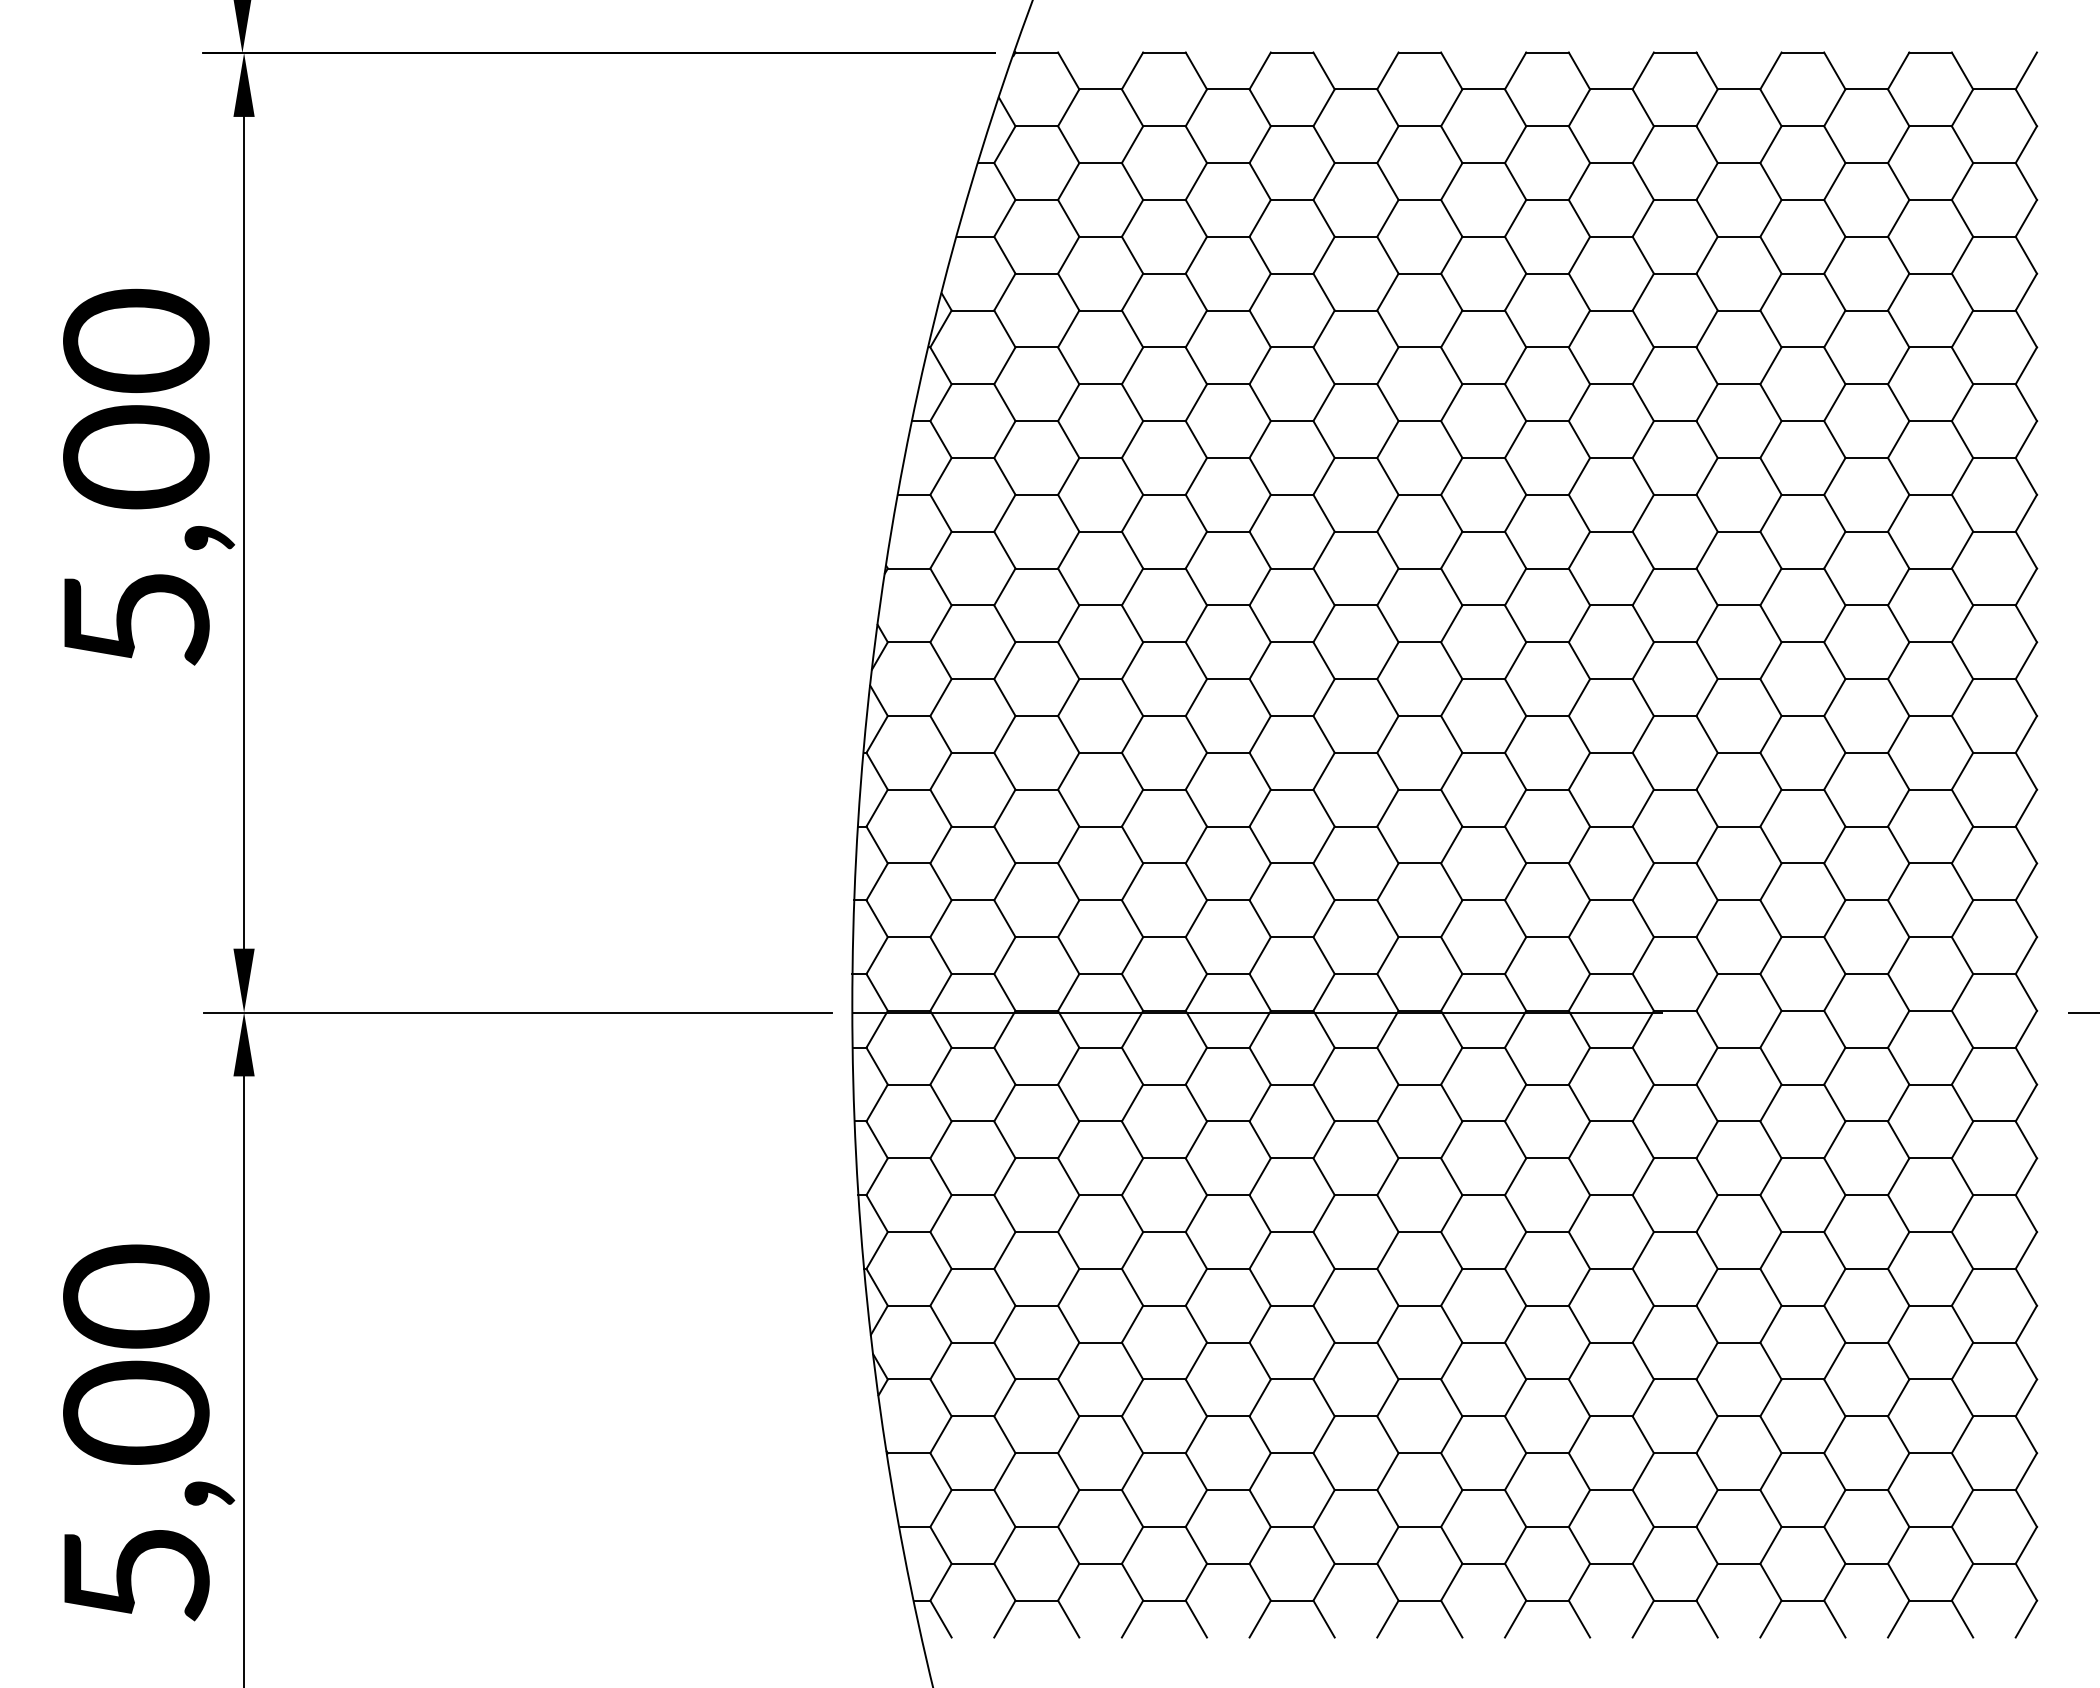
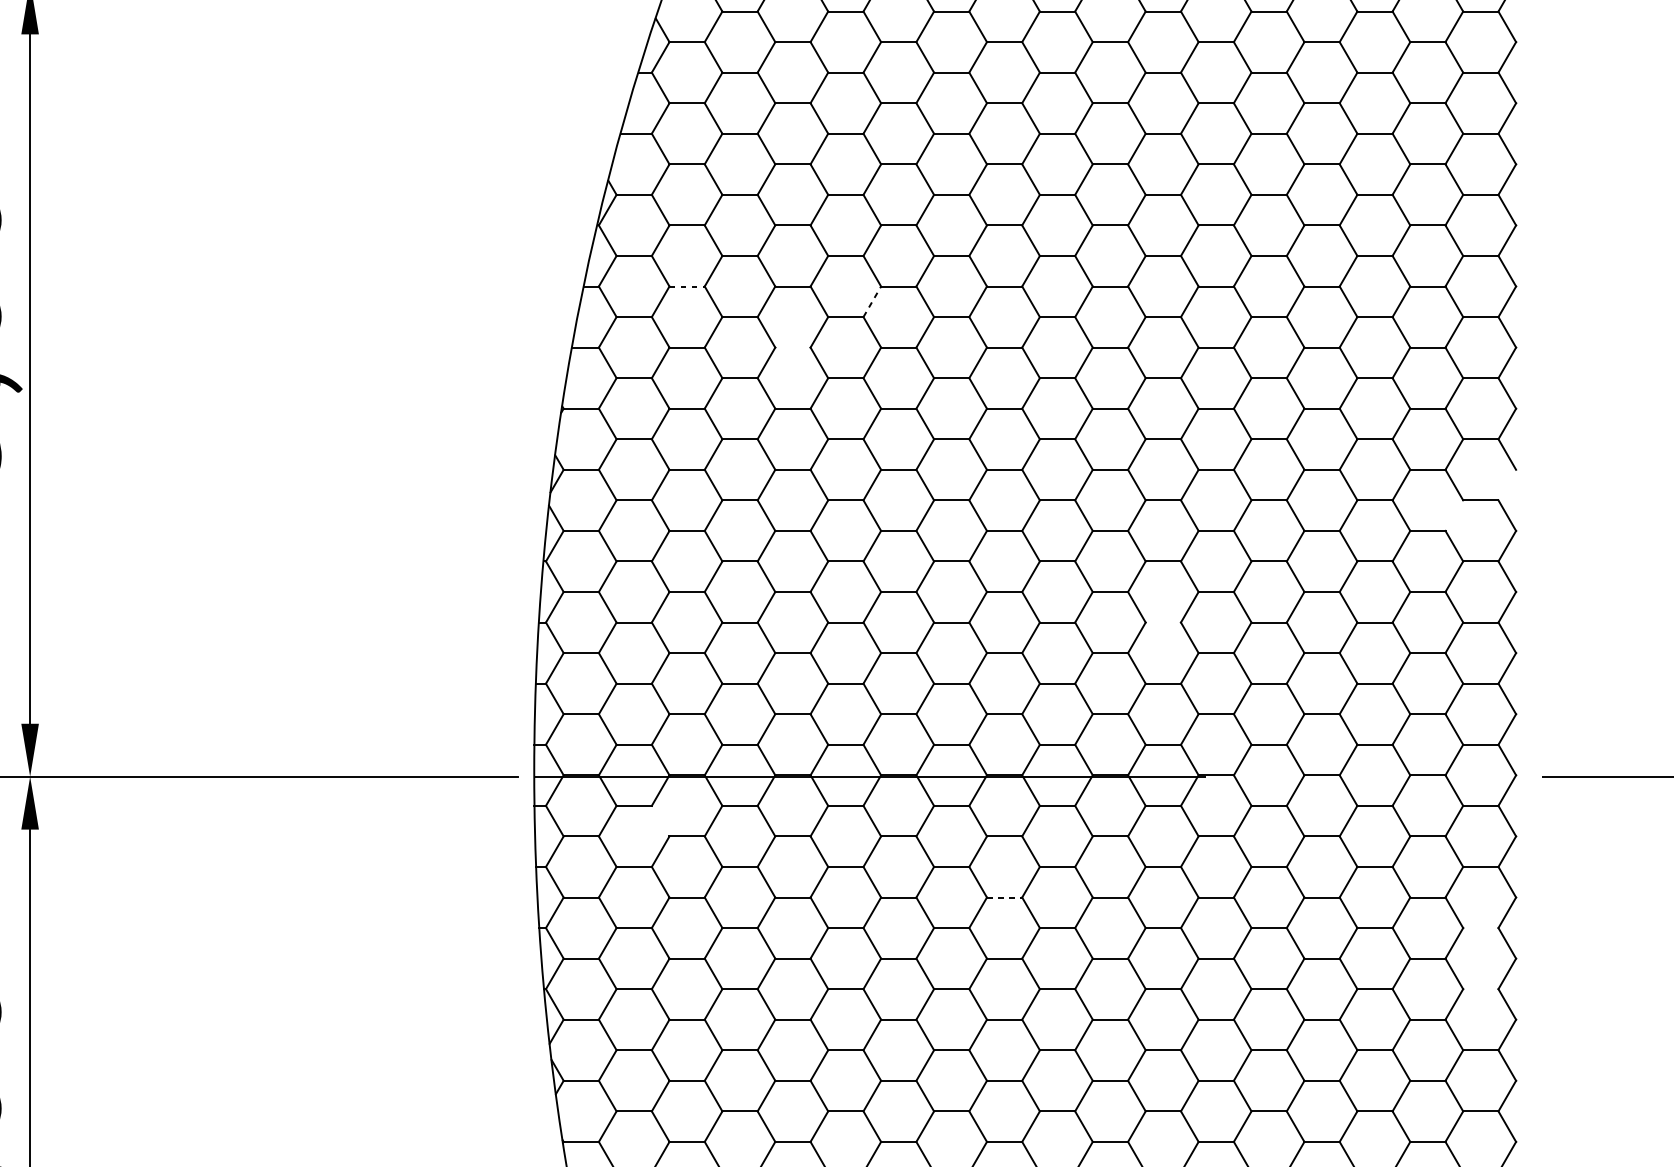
line: (1037, 421) -> (687, 286), solid -> dashed
line: (1260, 439) -> (872, 301), solid -> dashed
line: (1164, 494) -> (792, 347), removed
line: (2025, 660) -> (1506, 484), removed
line: (1962, 697) -> (1454, 515), removed
line: (1611, 826) -> (1163, 622), removed
line: (1004, 1065) -> (660, 820), removed
line: (1420, 1158) -> (1005, 897), solid -> dashed
line: (1994, 1195) -> (1480, 928), removed
line: (1994, 1268) -> (1480, 988), removed

